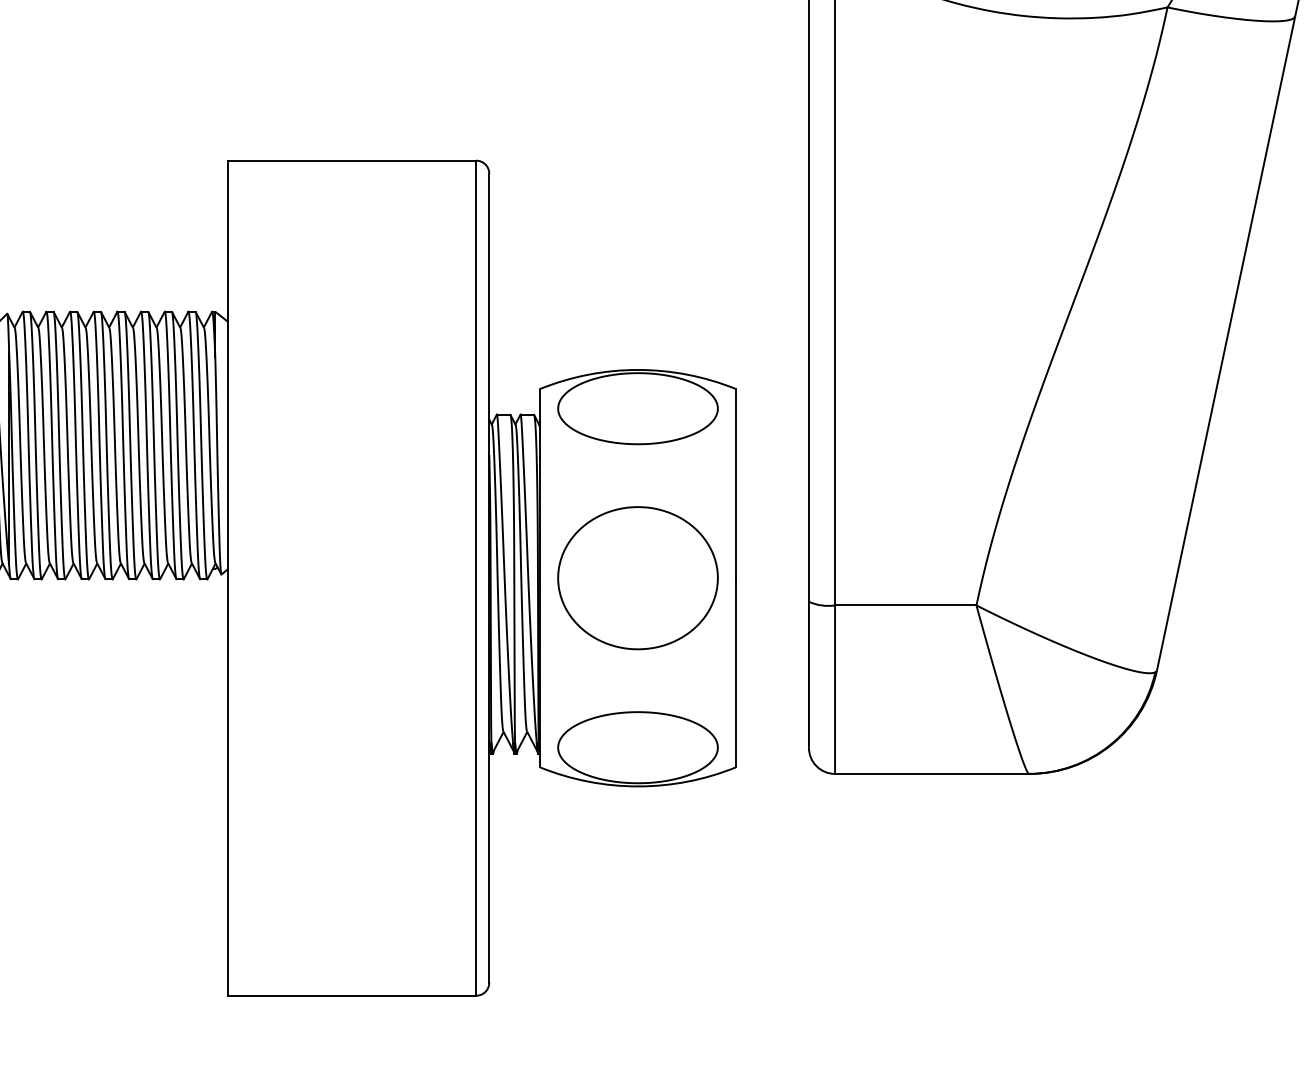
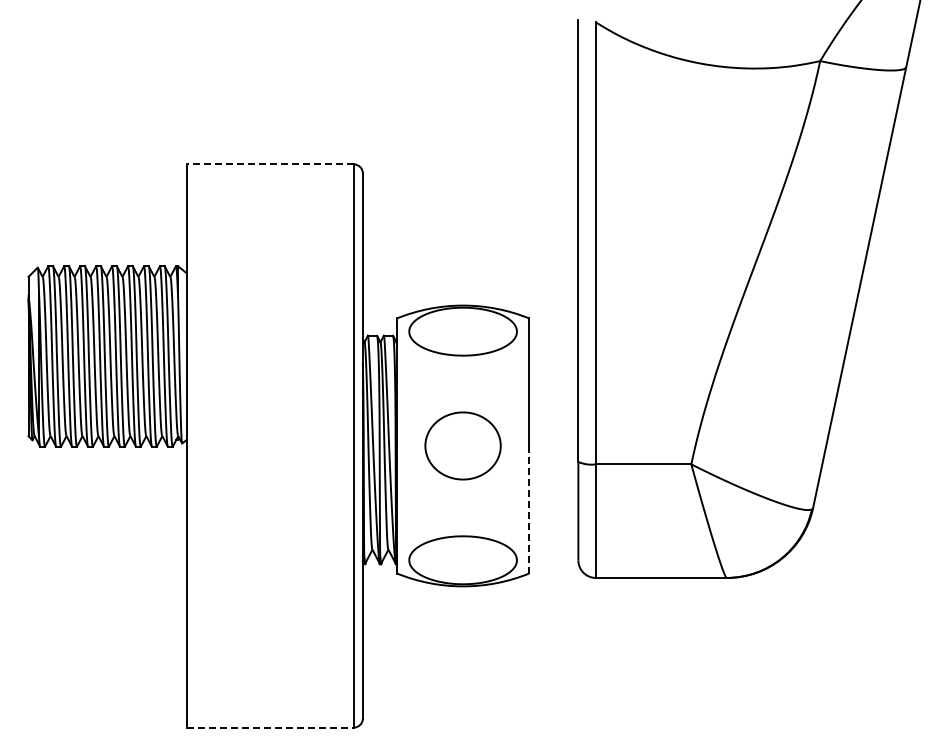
line: (352, 160) -> (270, 164), solid -> dashed
part: (637, 577) -> (462, 445), size x0.7
line: (736, 672) -> (529, 509), solid -> dashed
line: (352, 995) -> (270, 727), solid -> dashed

